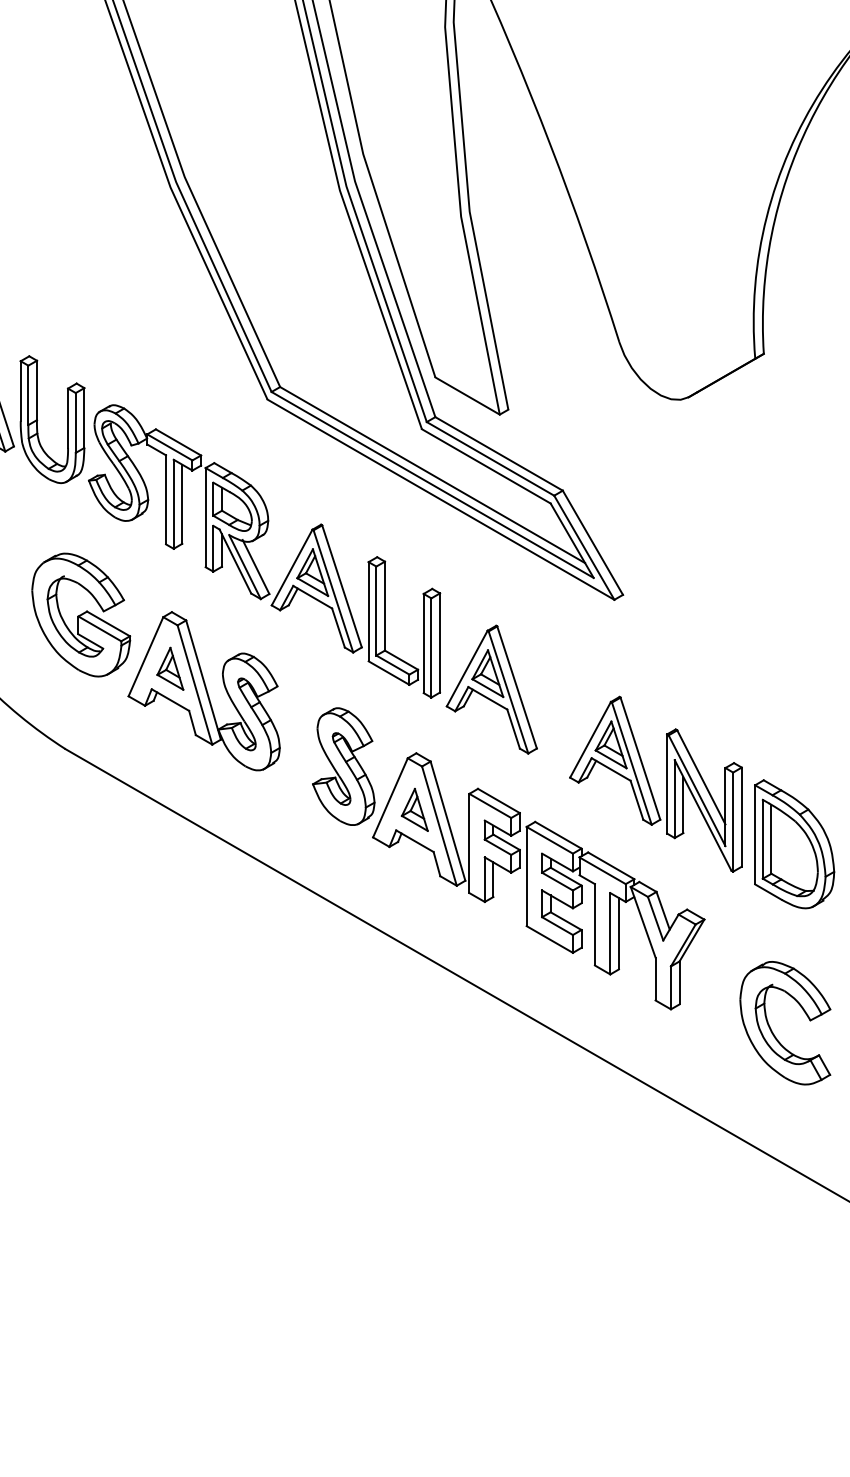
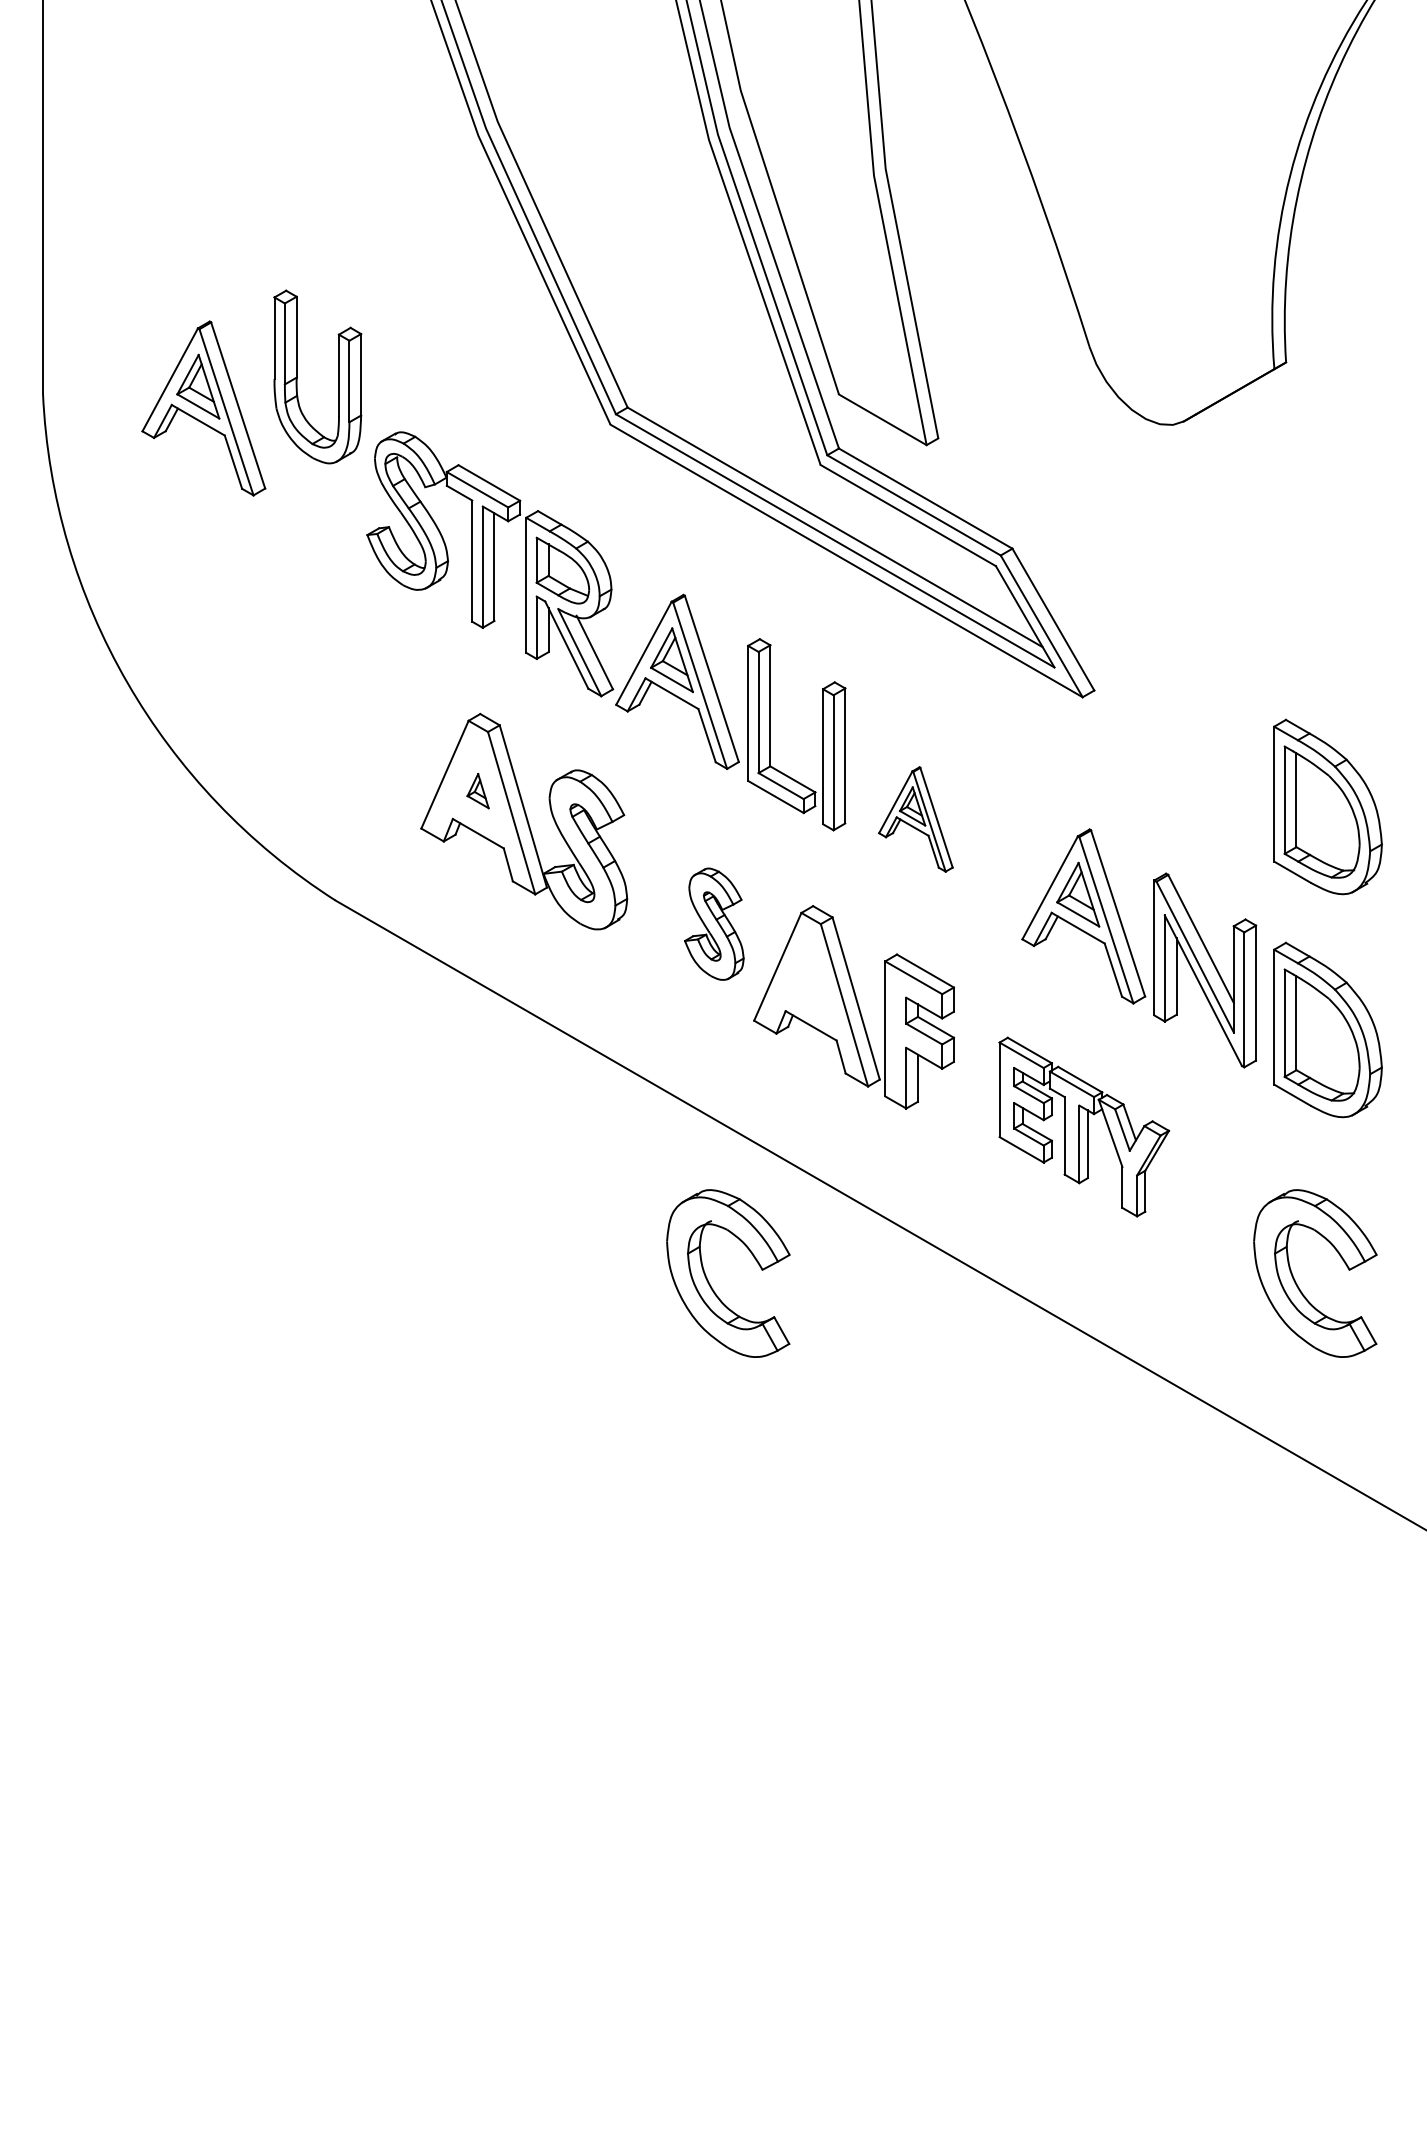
part: (37, 419) -> (297, 376), moved
part: (80, 614) -> (356, 717), removed
part: (169, 668) -> (477, 790), size x0.6
part: (794, 680) -> (1327, 806), added
part: (491, 689) -> (915, 819), size x0.6
part: (343, 766) -> (714, 923), size x0.7
part: (414, 809) -> (810, 982), removed
part: (615, 915) -> (1084, 1126), size x0.7
part: (341, 1031) -> (711, 1285), added

